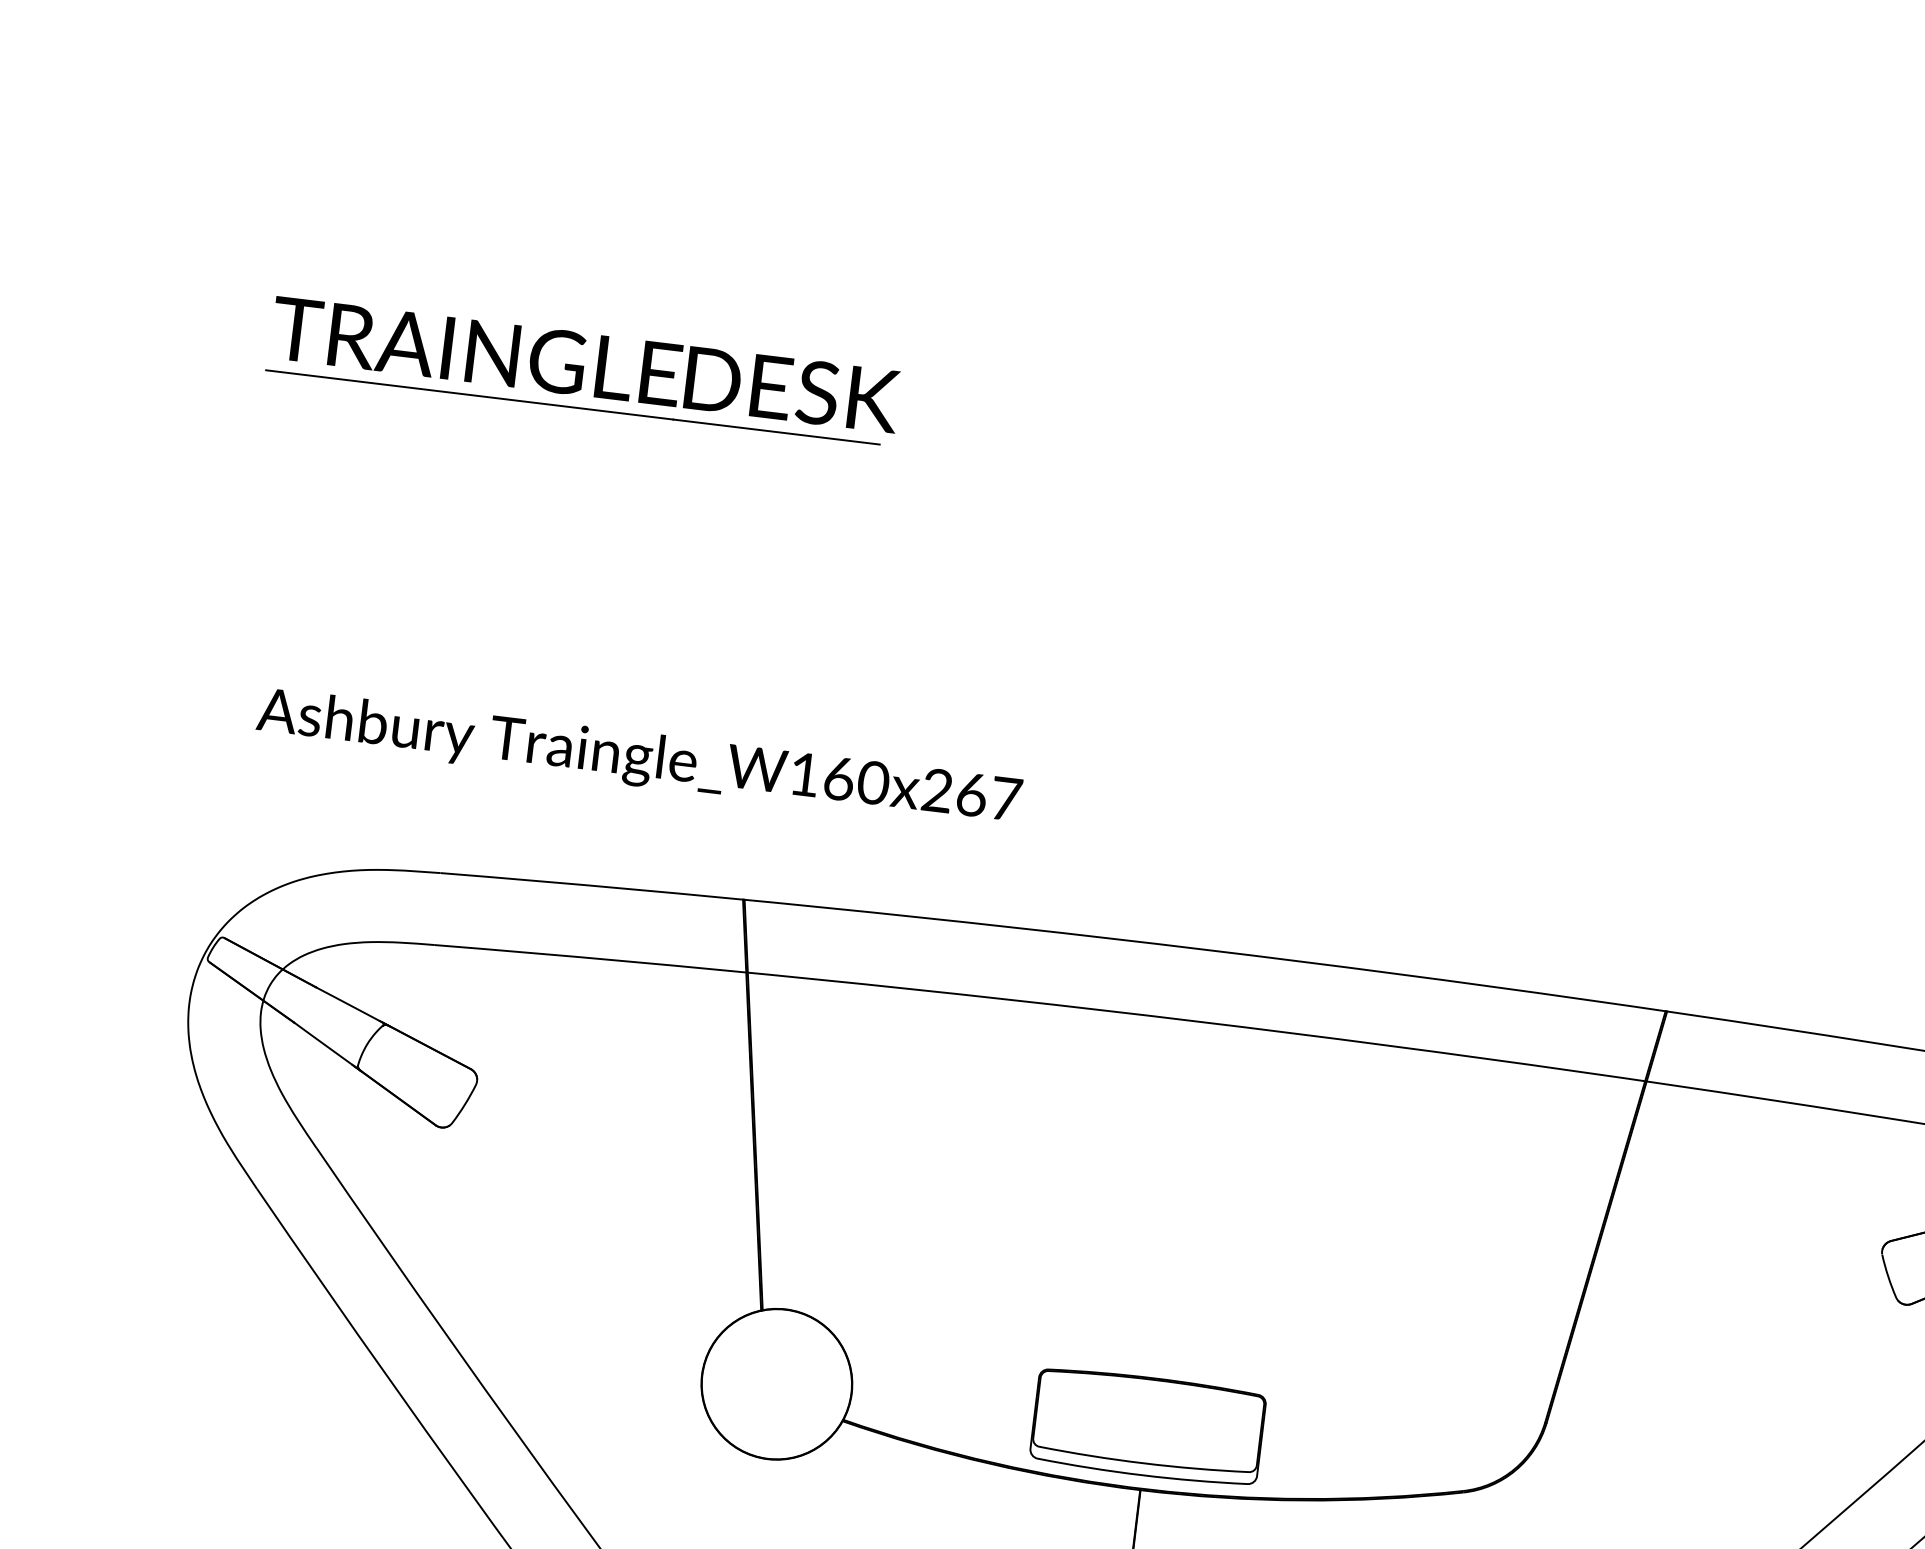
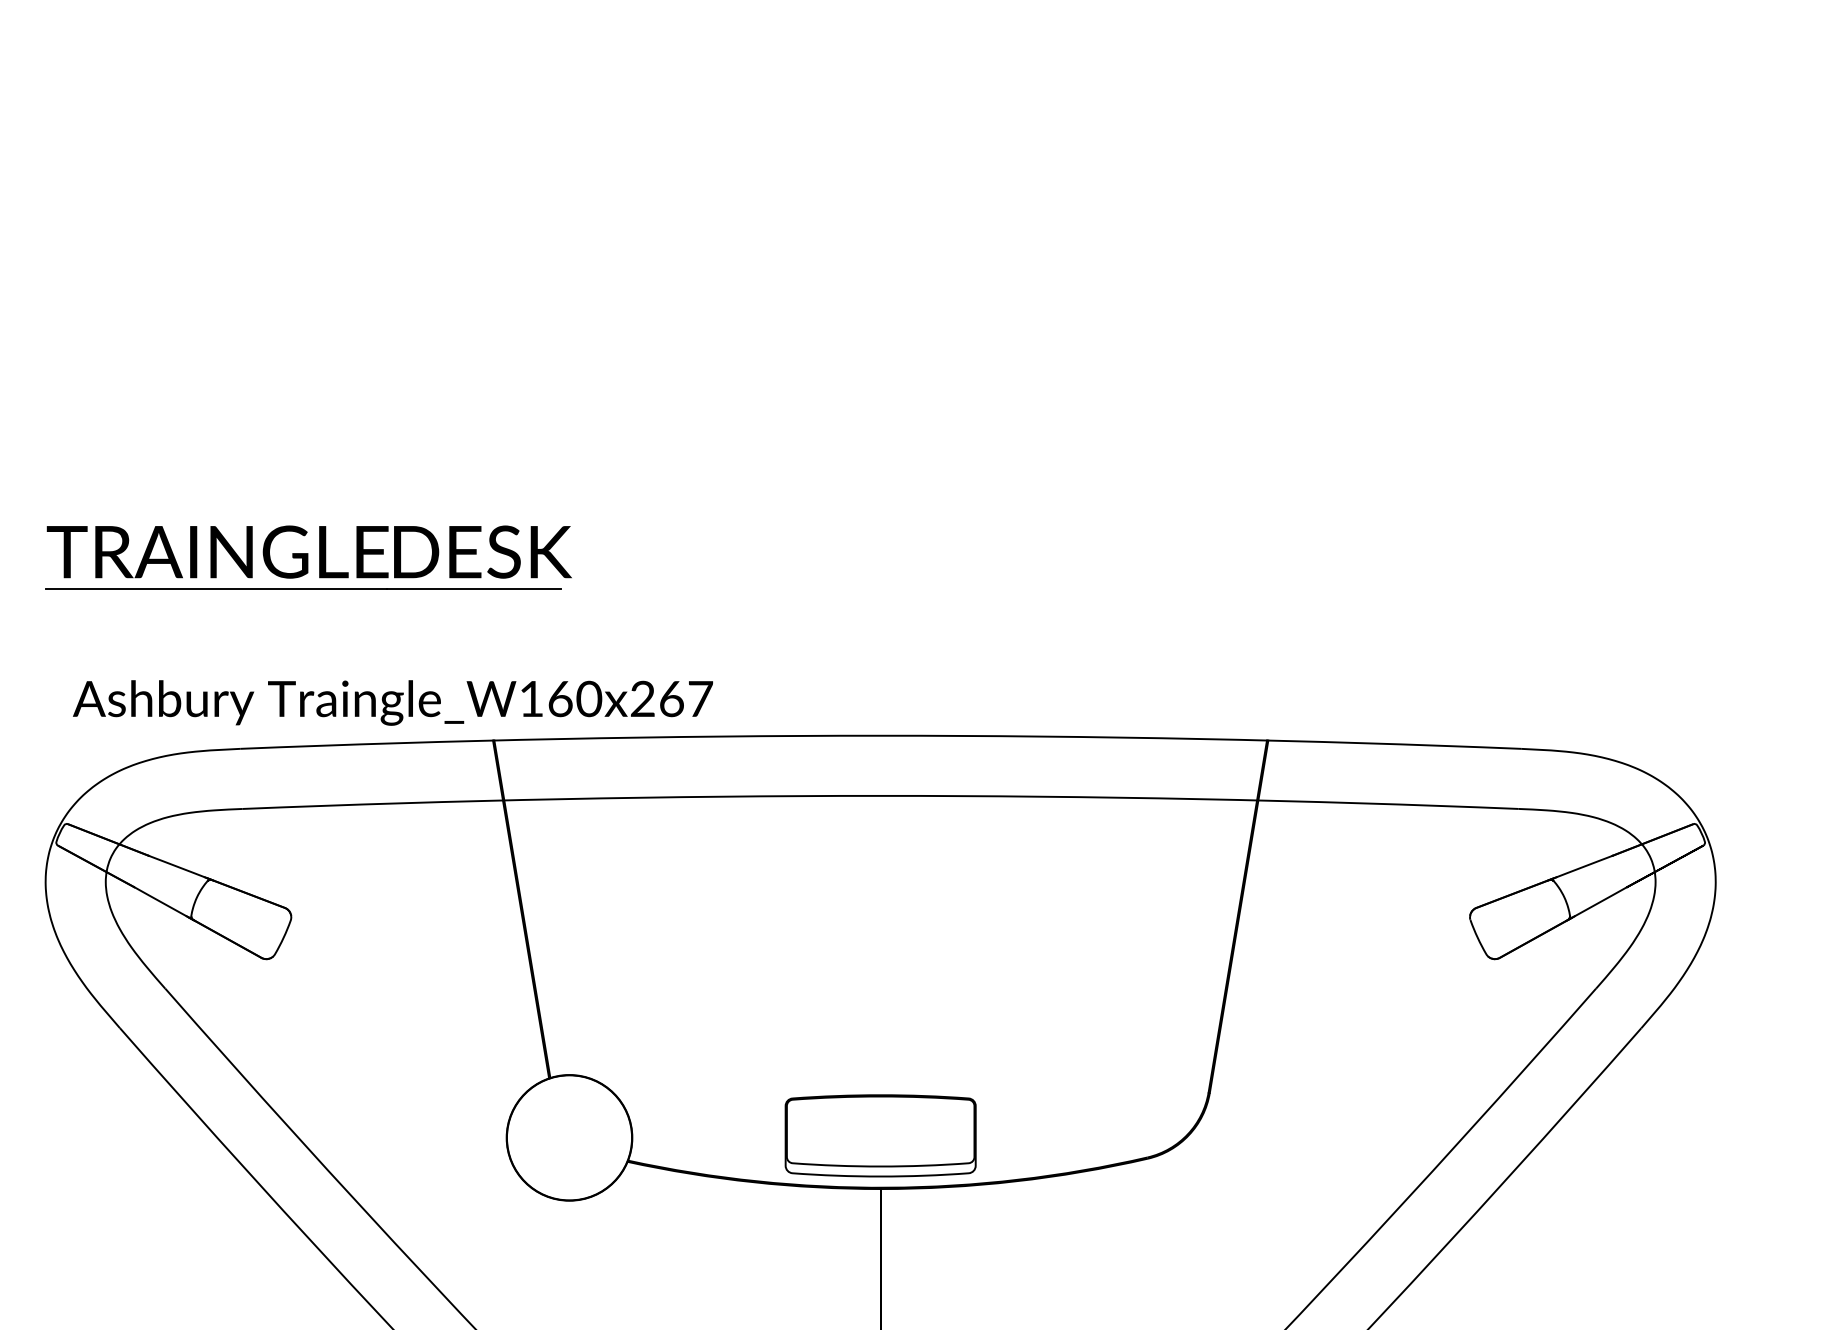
part: (583, 371) -> (308, 557), moved
text: (638, 758) -> (392, 702), moved

